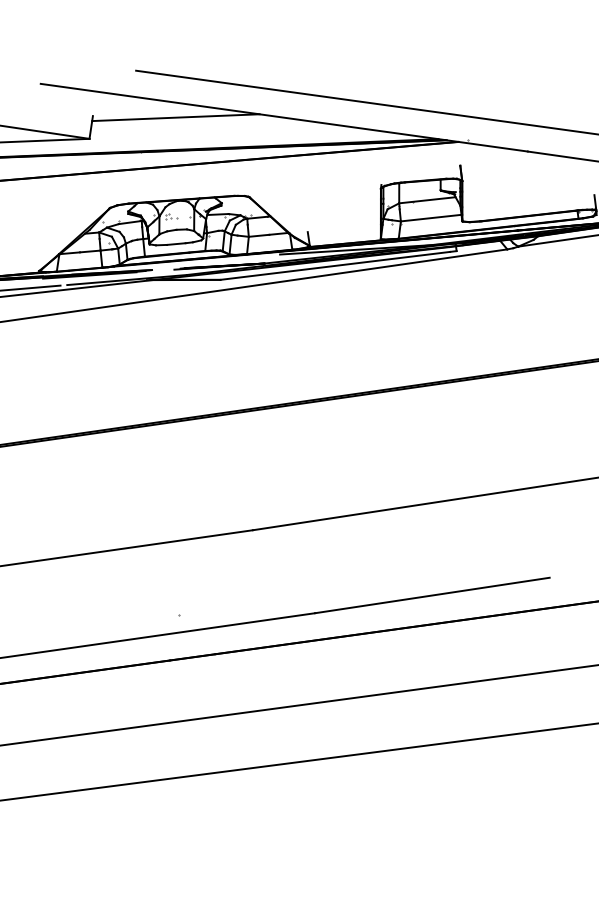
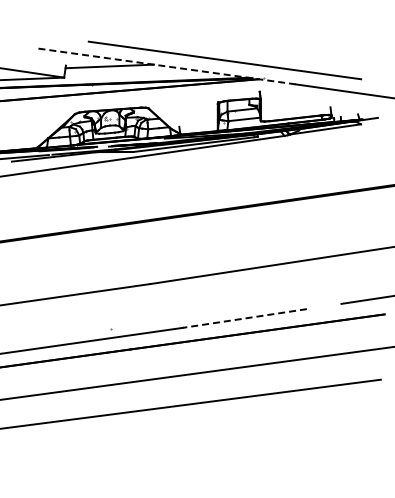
line: (283, 117) -> (166, 66), solid -> dashed
line: (433, 595) -> (245, 318), solid -> dashed

